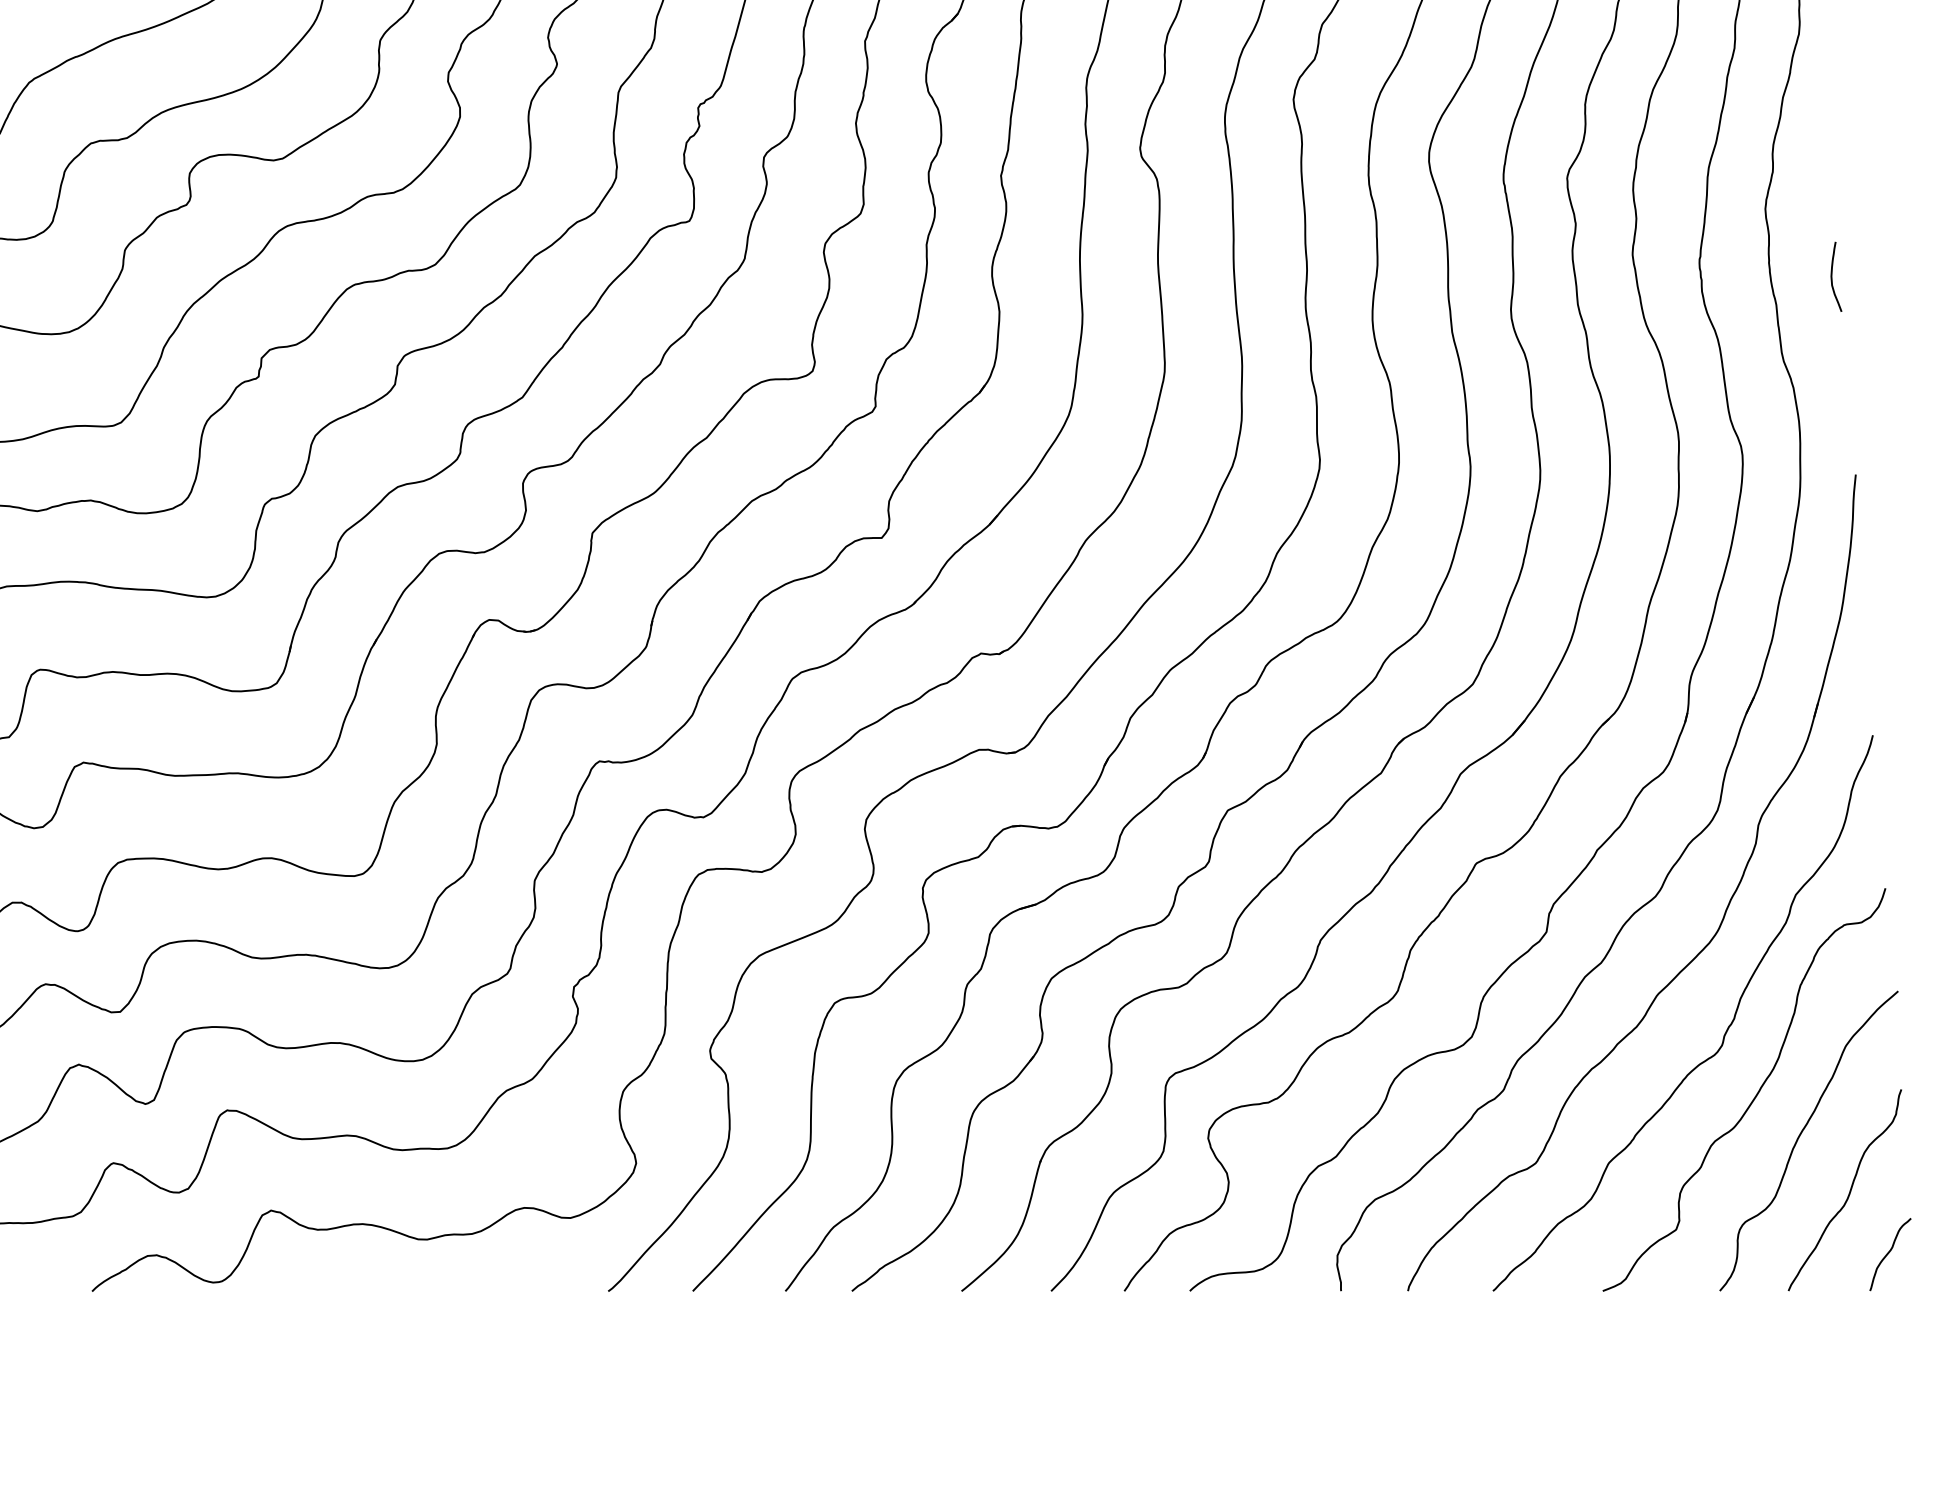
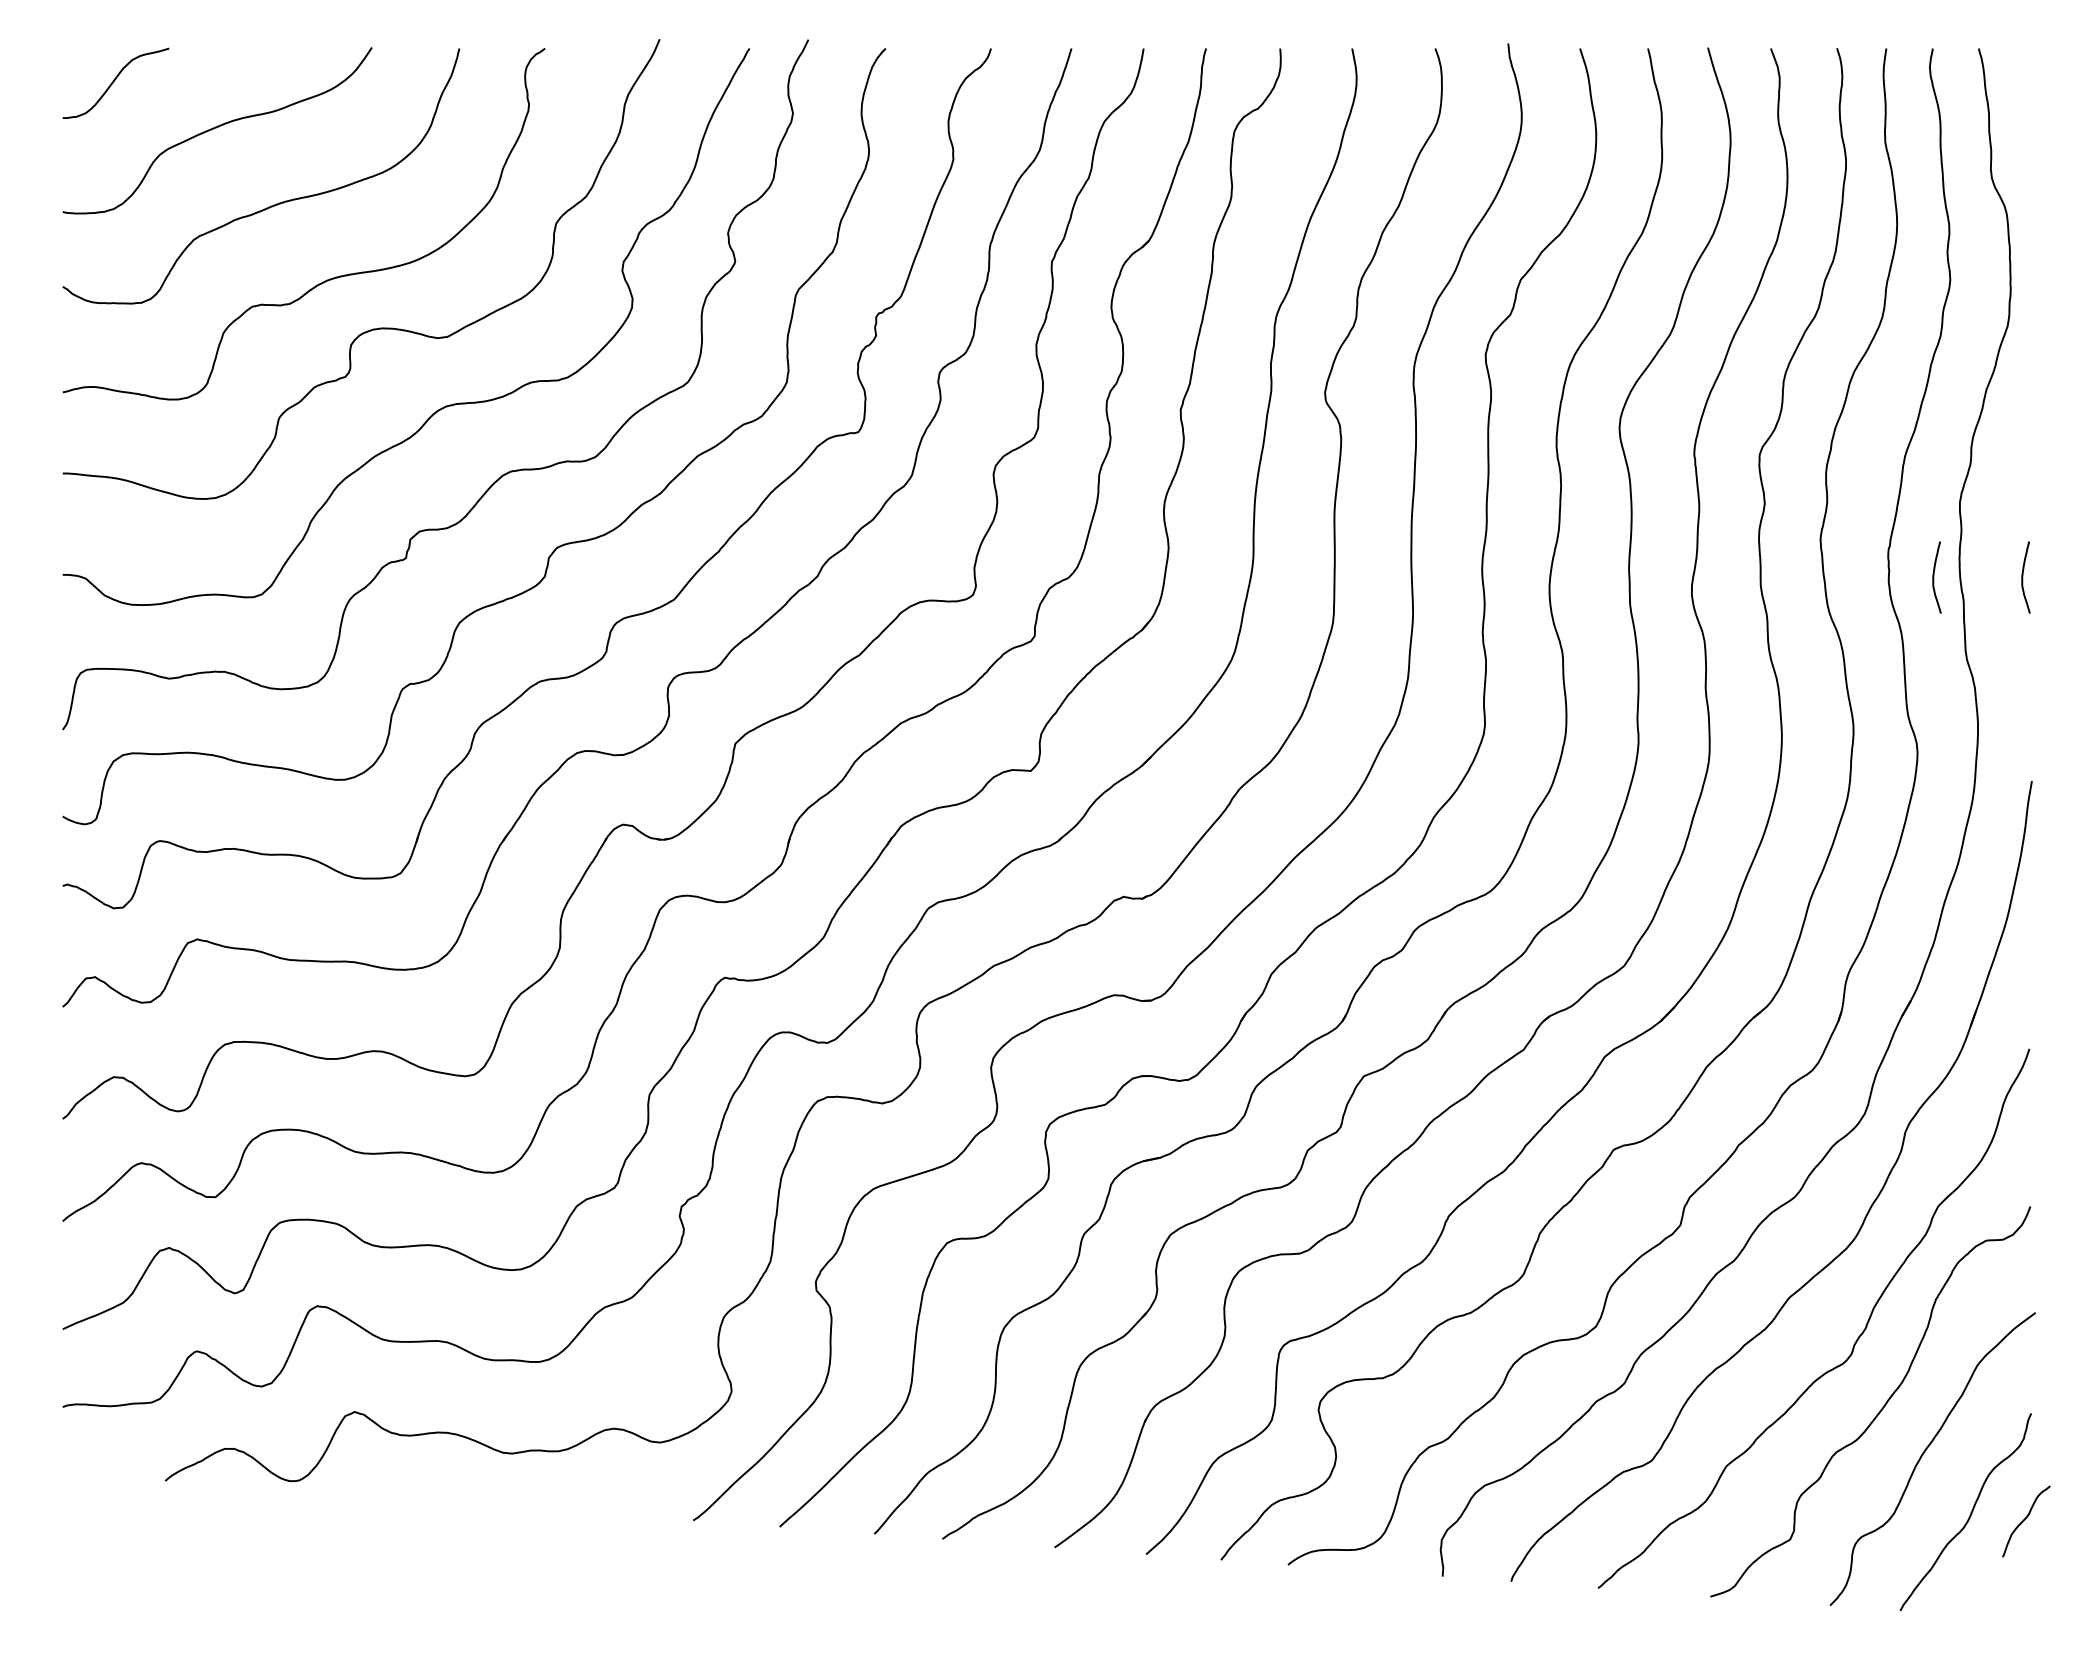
curve: (1746, 283) -> (1934, 577), added
curve: (1888, 1254) -> (2024, 1521), moved

